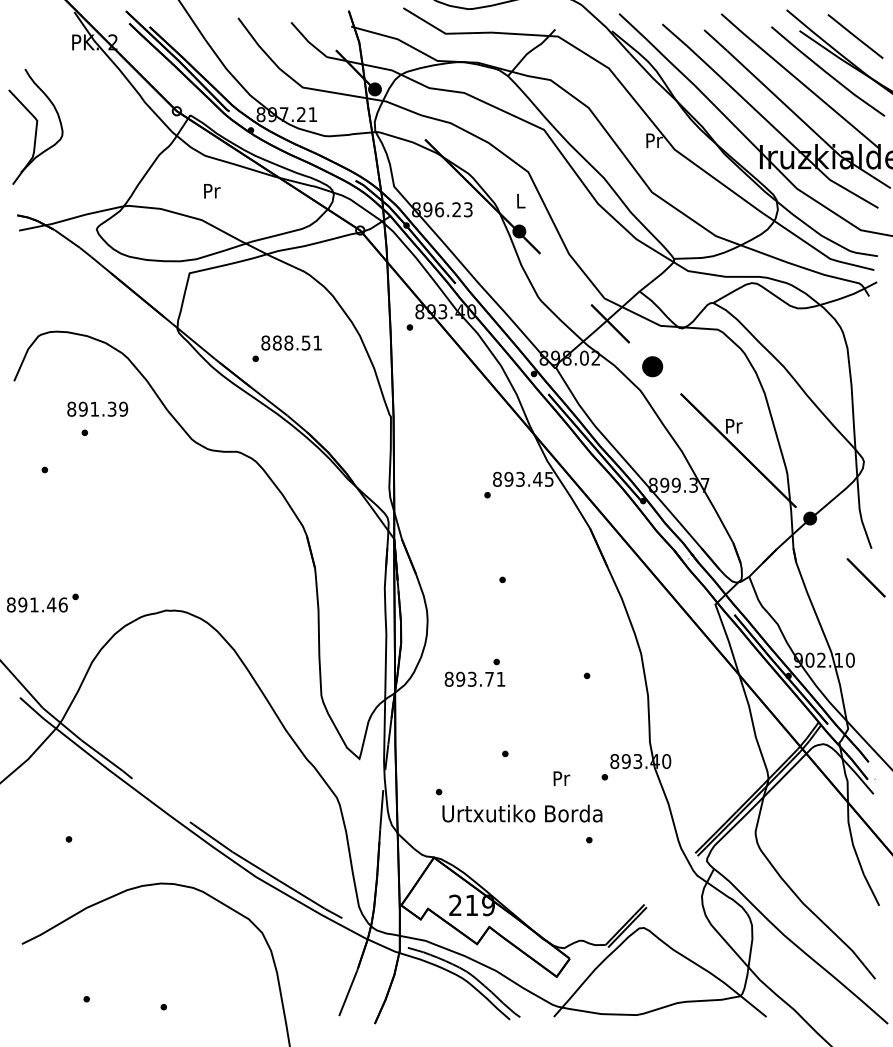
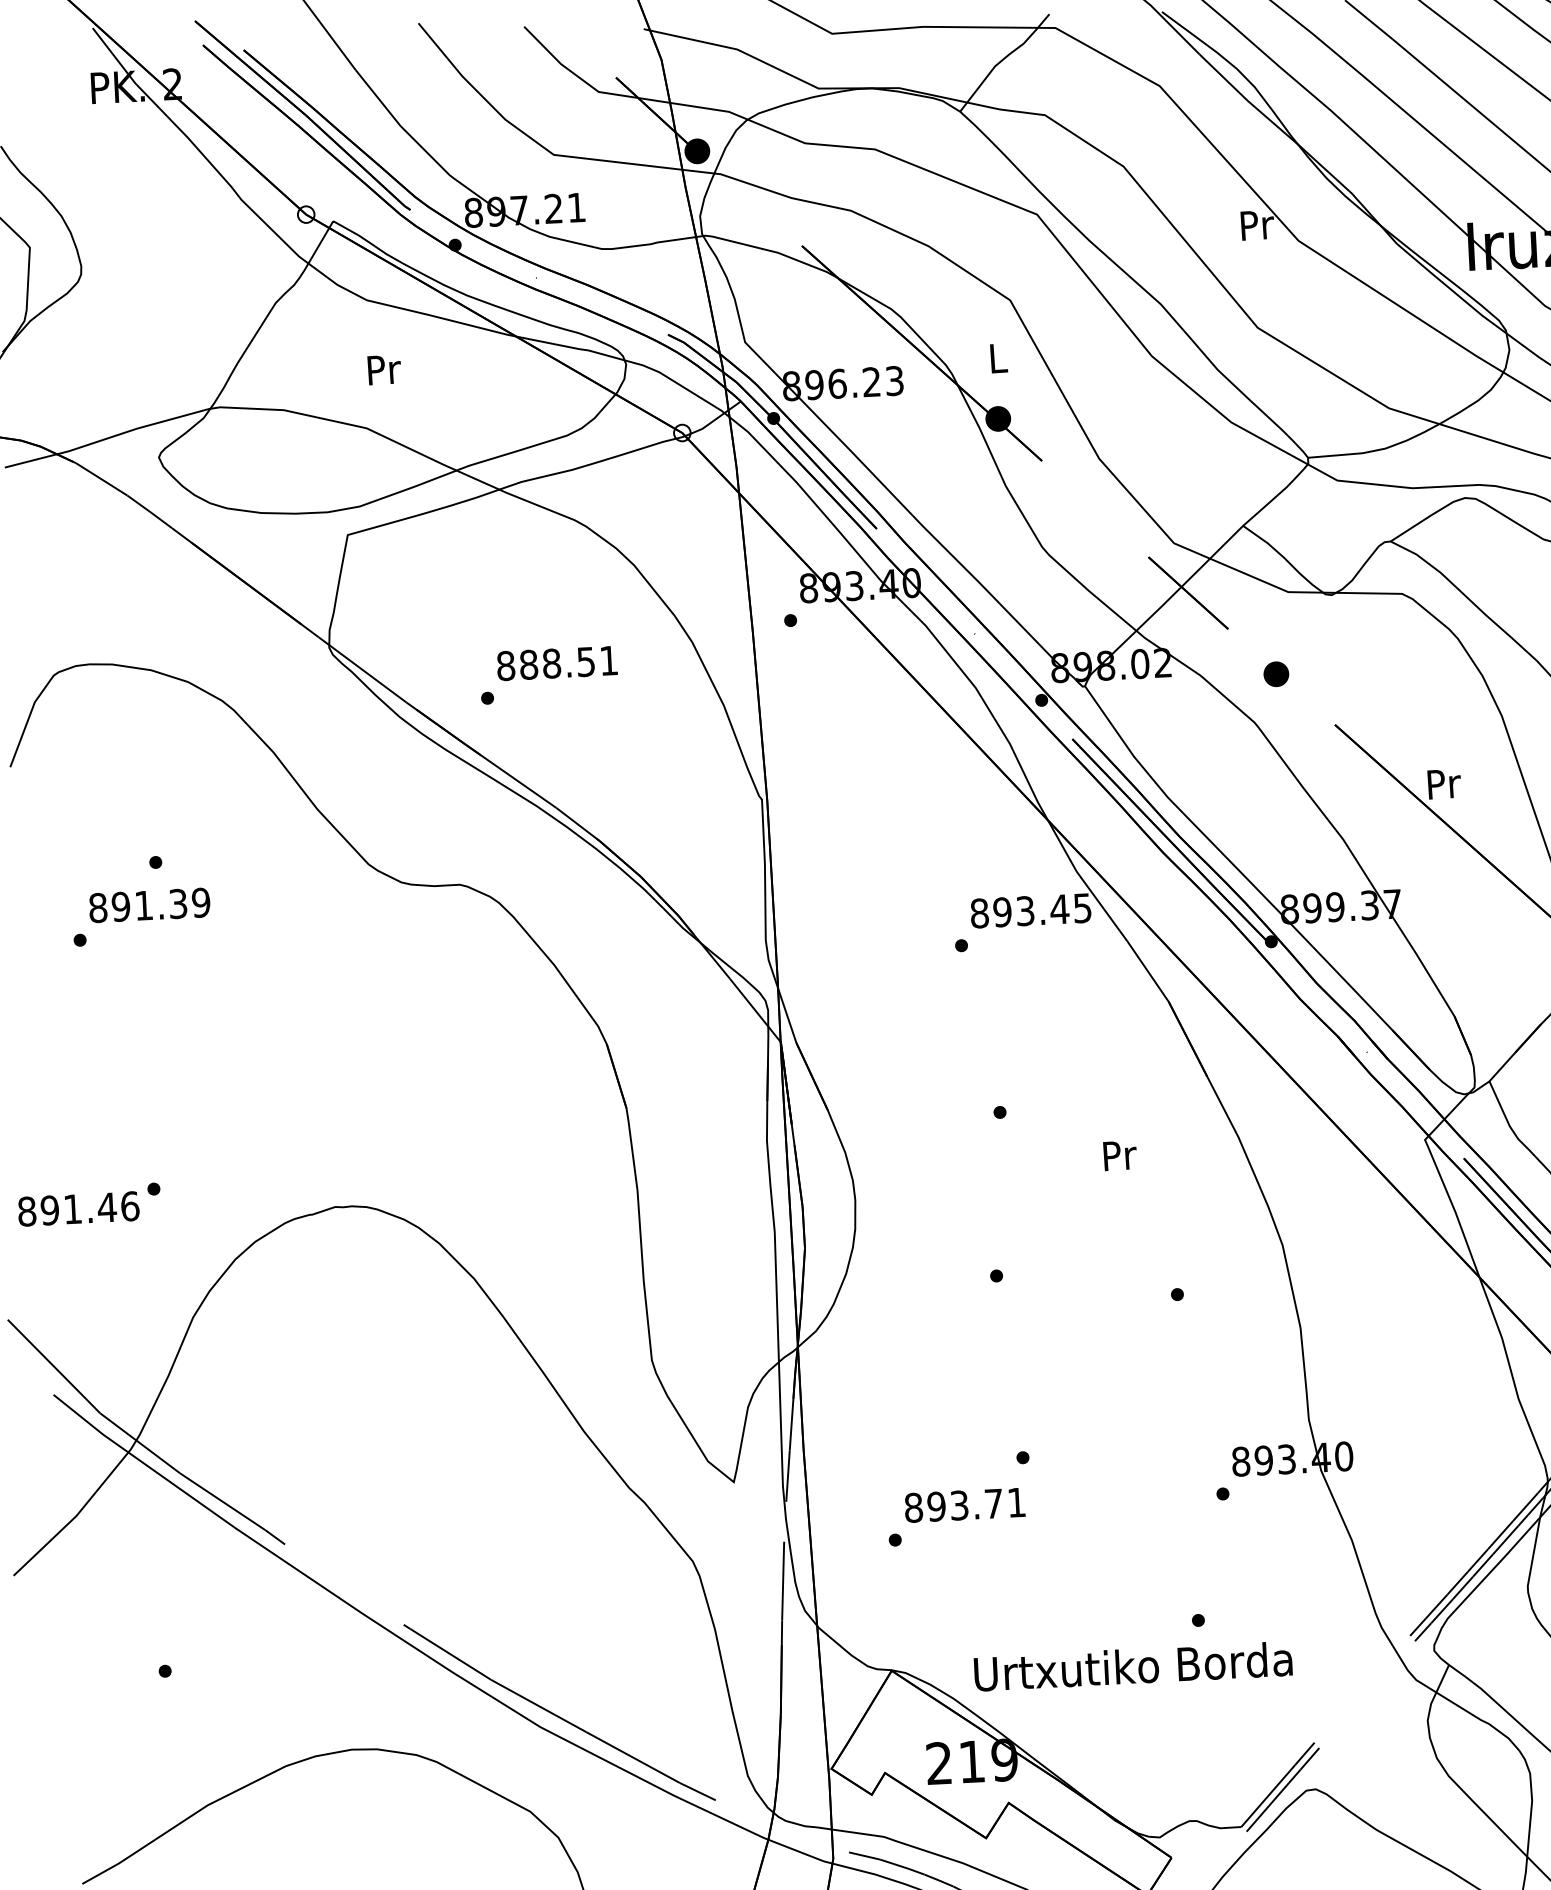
part: (652, 366) -> (1276, 673), size x0.62
text: (97, 408) -> (149, 903), moved
text: (474, 678) -> (963, 1503), moved
text: (561, 778) -> (1119, 1155), moved
text: (522, 813) -> (1133, 1666), moved

